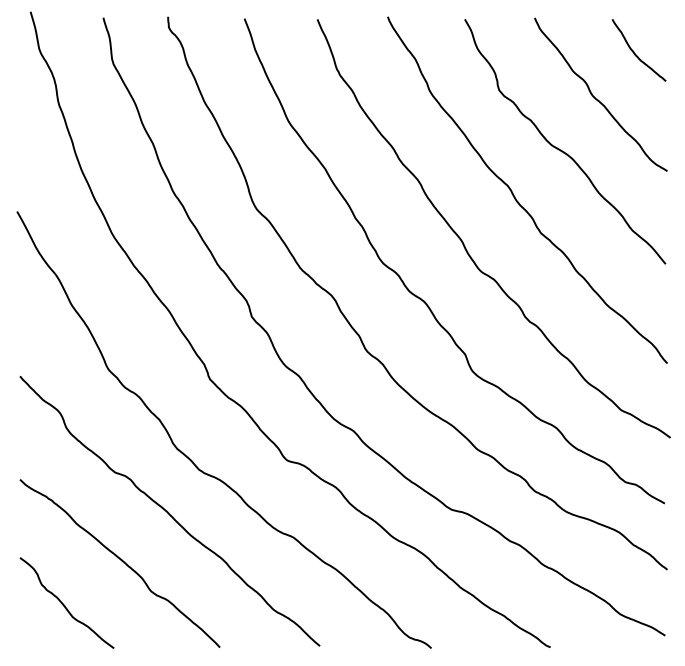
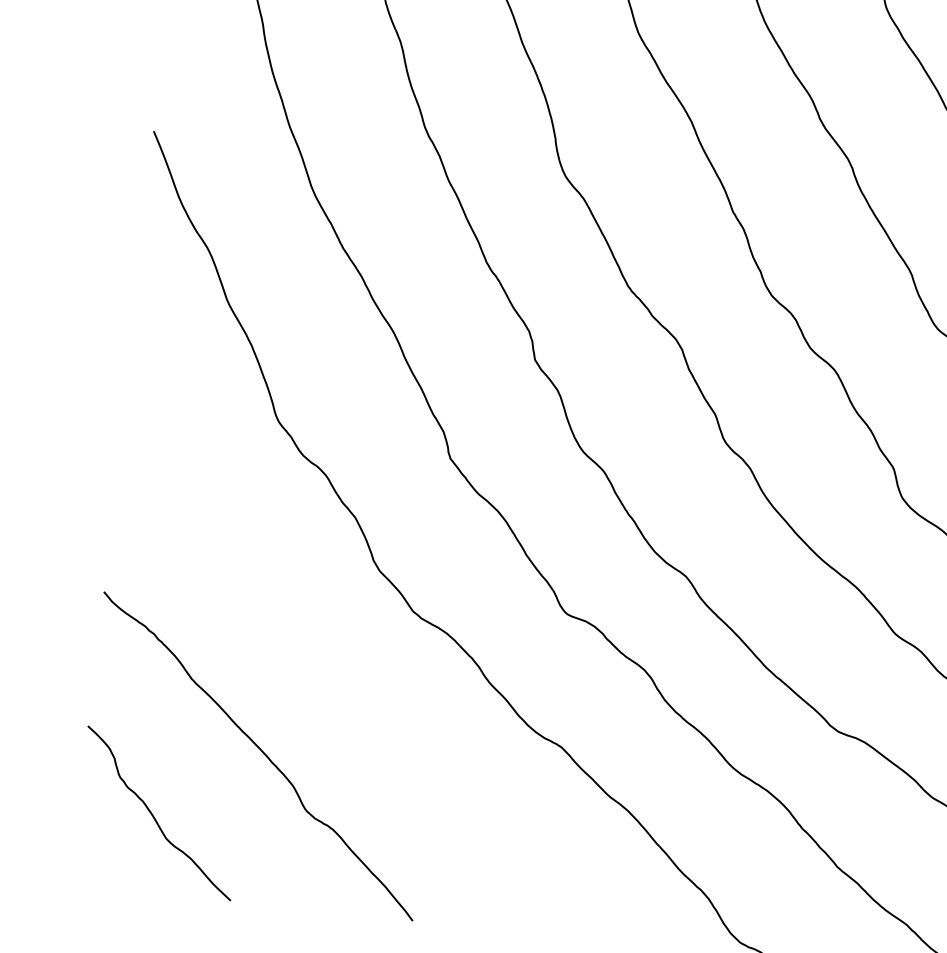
curve: (168, 511) -> (352, 676), removed

